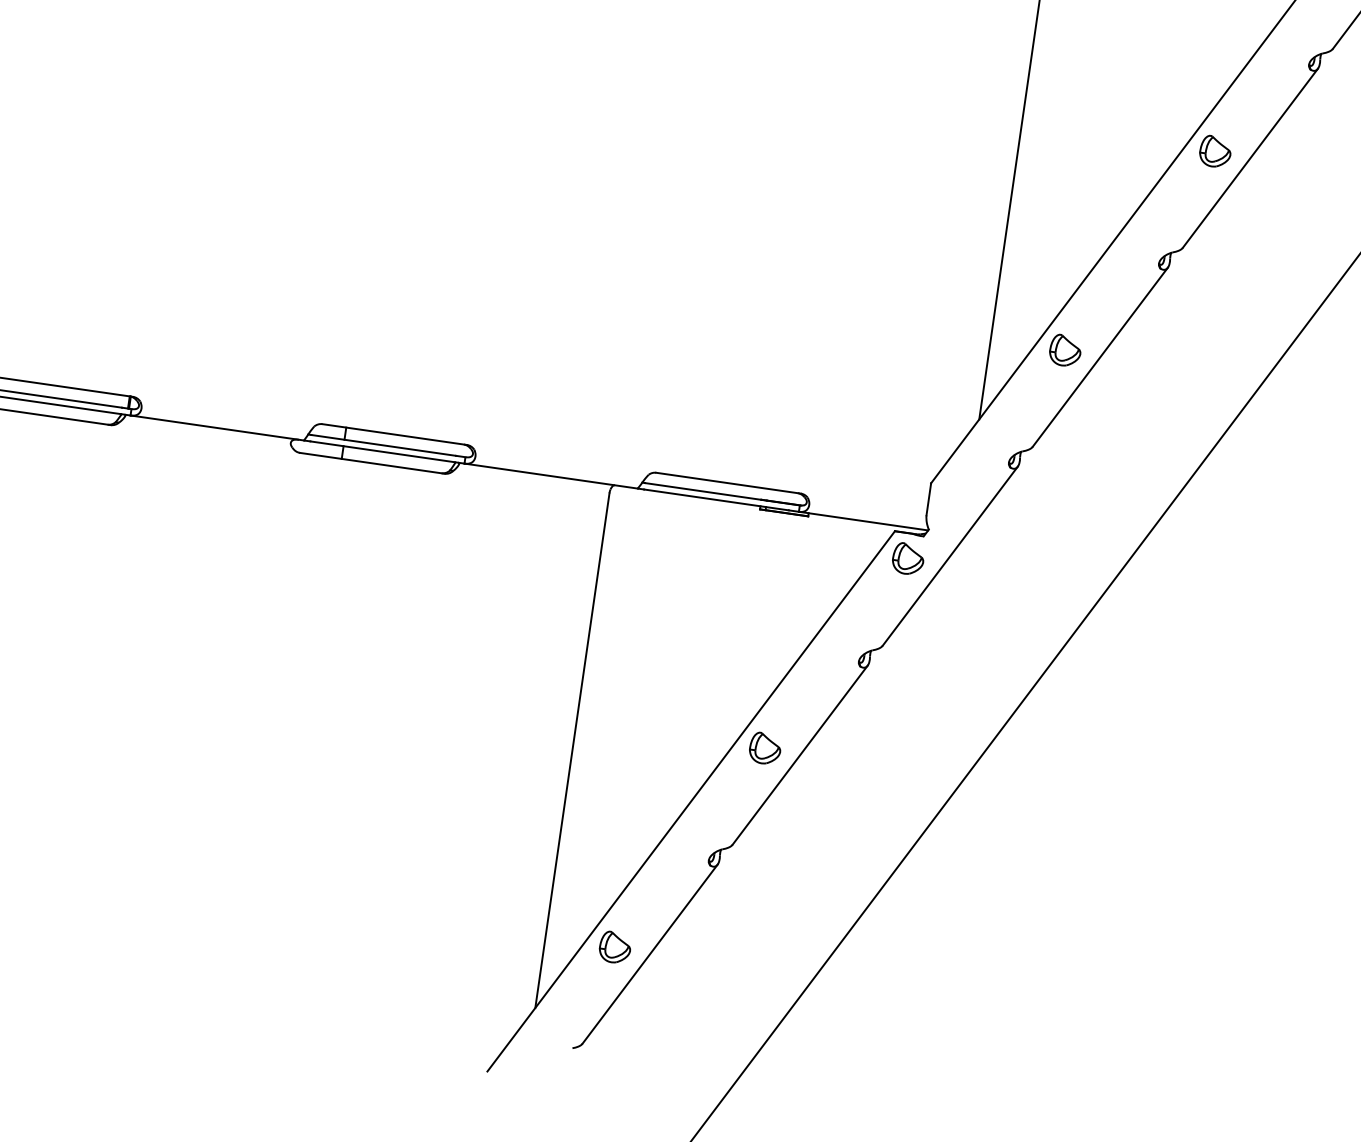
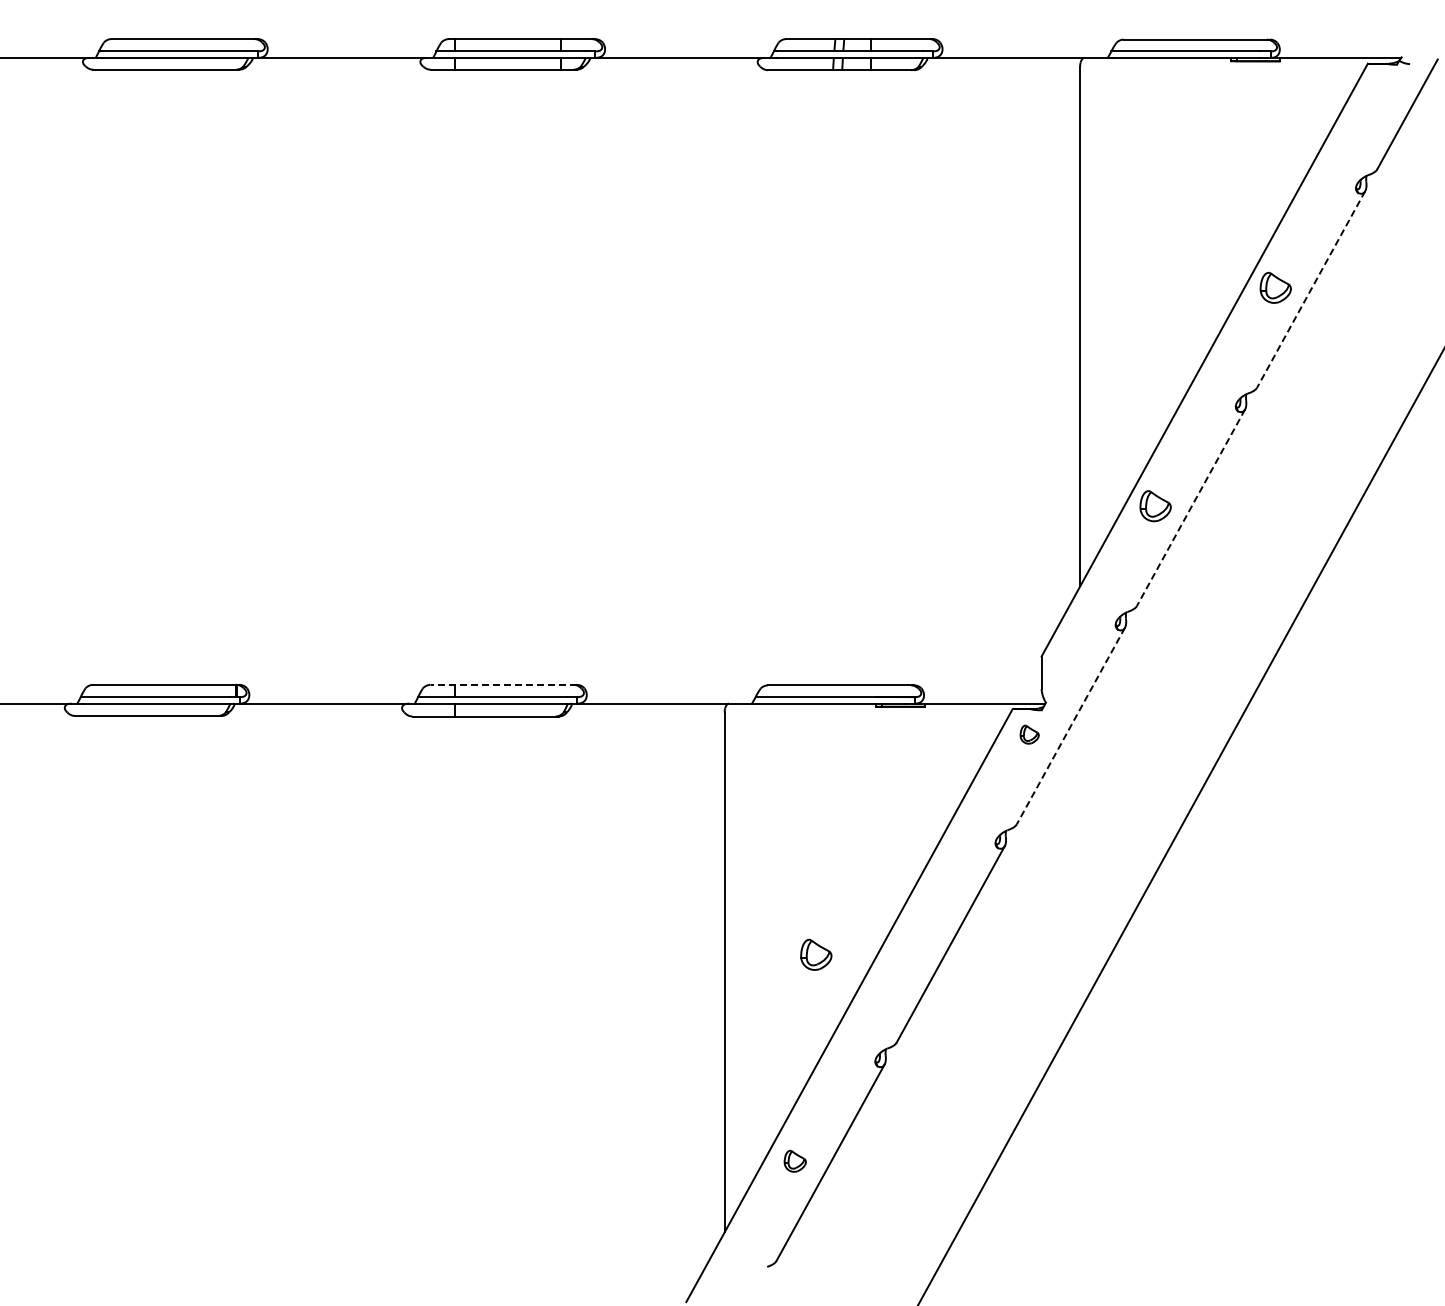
line: (1249, 158) -> (1310, 289), solid -> dashed
line: (1099, 357) -> (1190, 508), solid -> dashed
line: (394, 434) -> (503, 684), solid -> dashed
line: (949, 556) -> (1070, 726), solid -> dashed
part: (908, 558) -> (1029, 734), size x0.6
part: (765, 748) -> (816, 954), moved
part: (615, 947) -> (795, 1161), size x0.7

